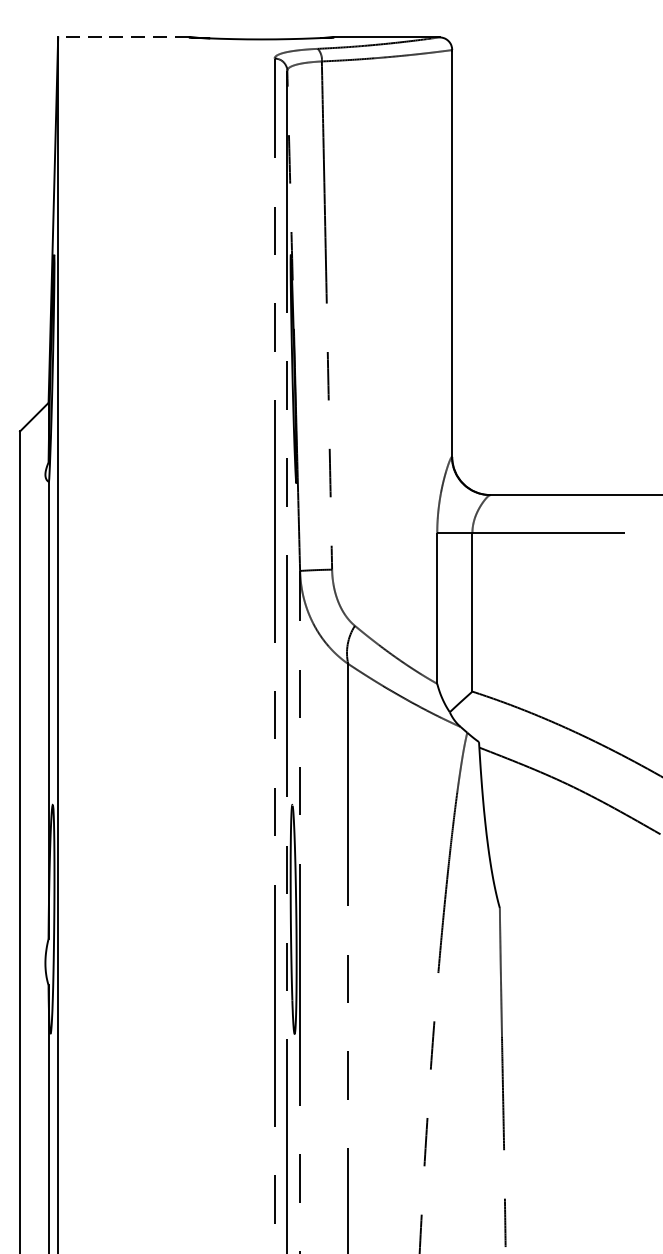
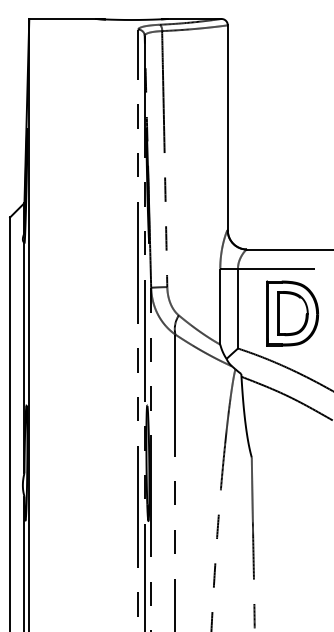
line: (124, 36) -> (62, 18), dashed -> solid
part: (580, 622) -> (292, 313), added

